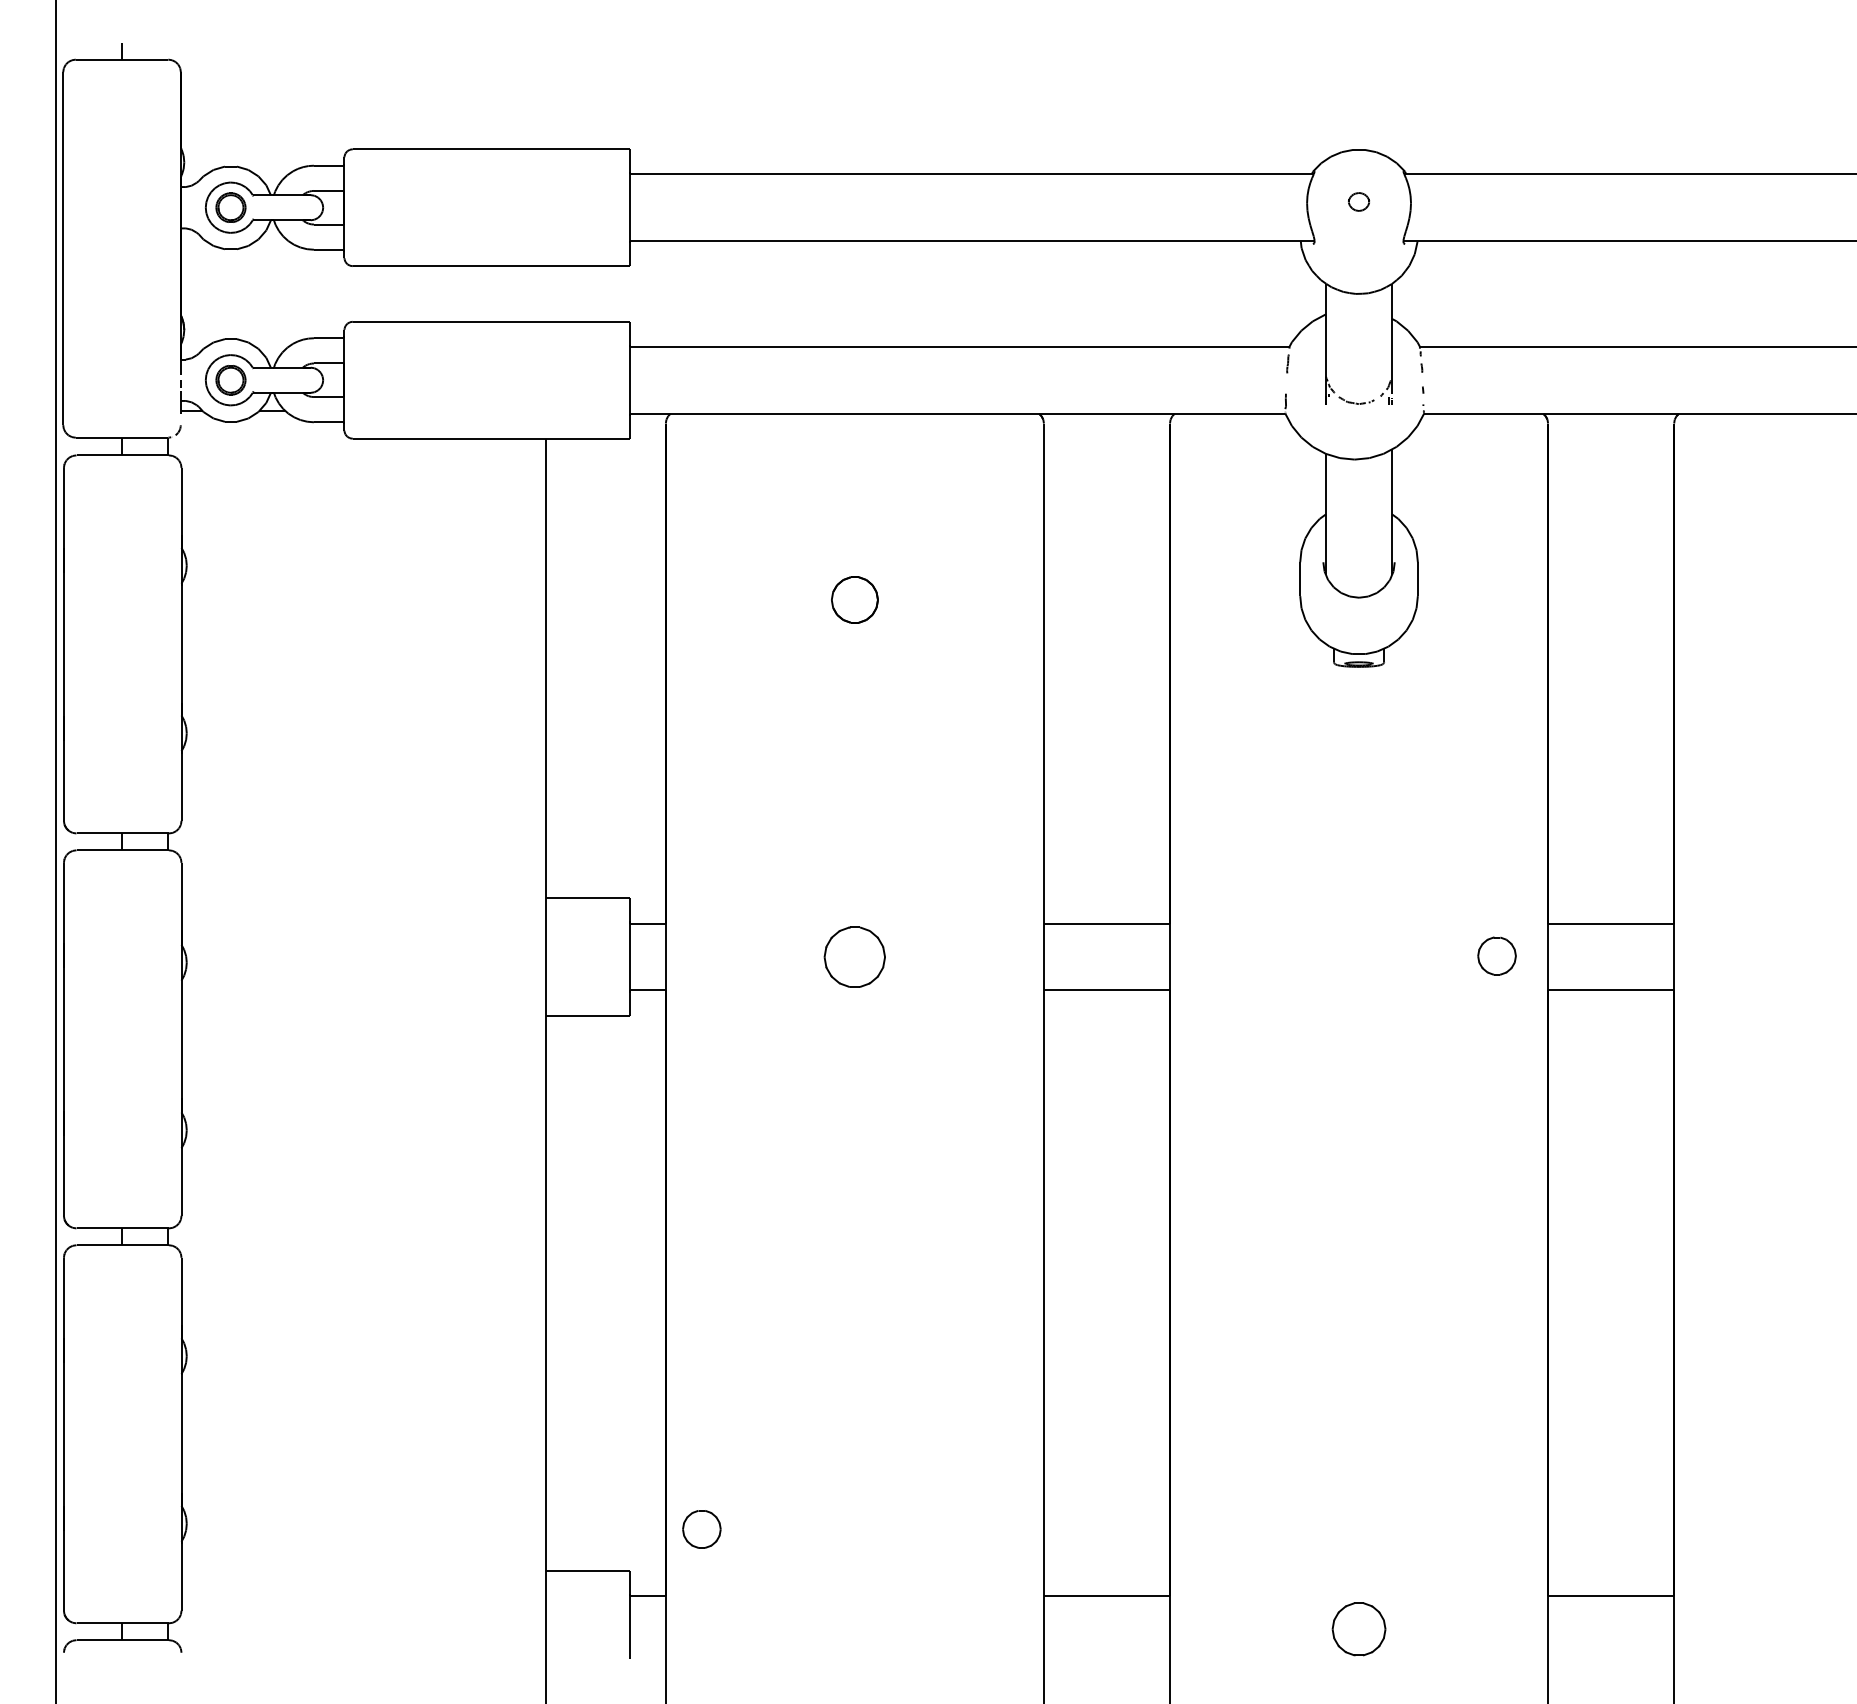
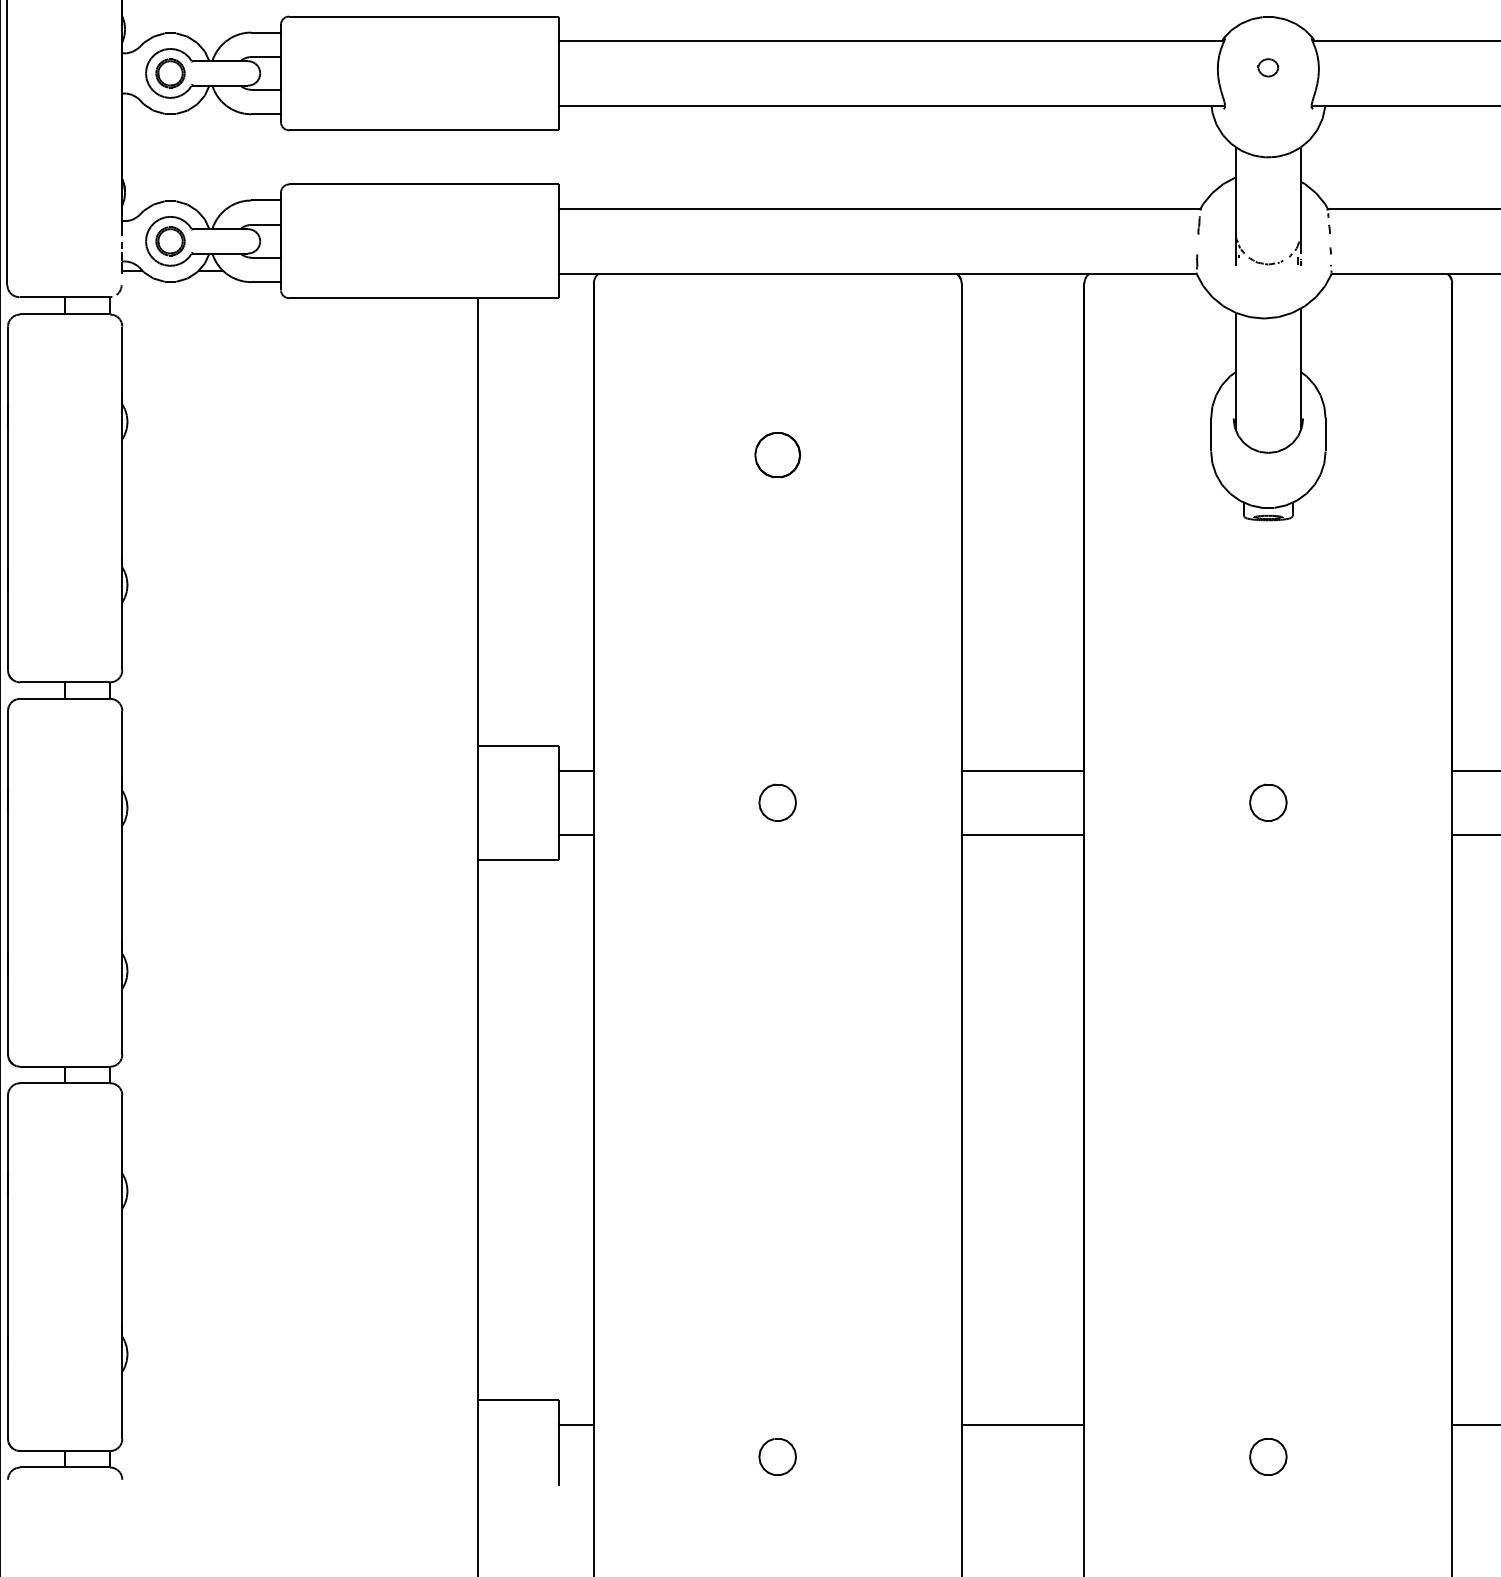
part: (1496, 955) -> (1267, 802), moved
part: (854, 956) -> (777, 802), size x0.62
part: (701, 1529) -> (777, 1457), moved
part: (1358, 1629) -> (1267, 1457), size x0.71

